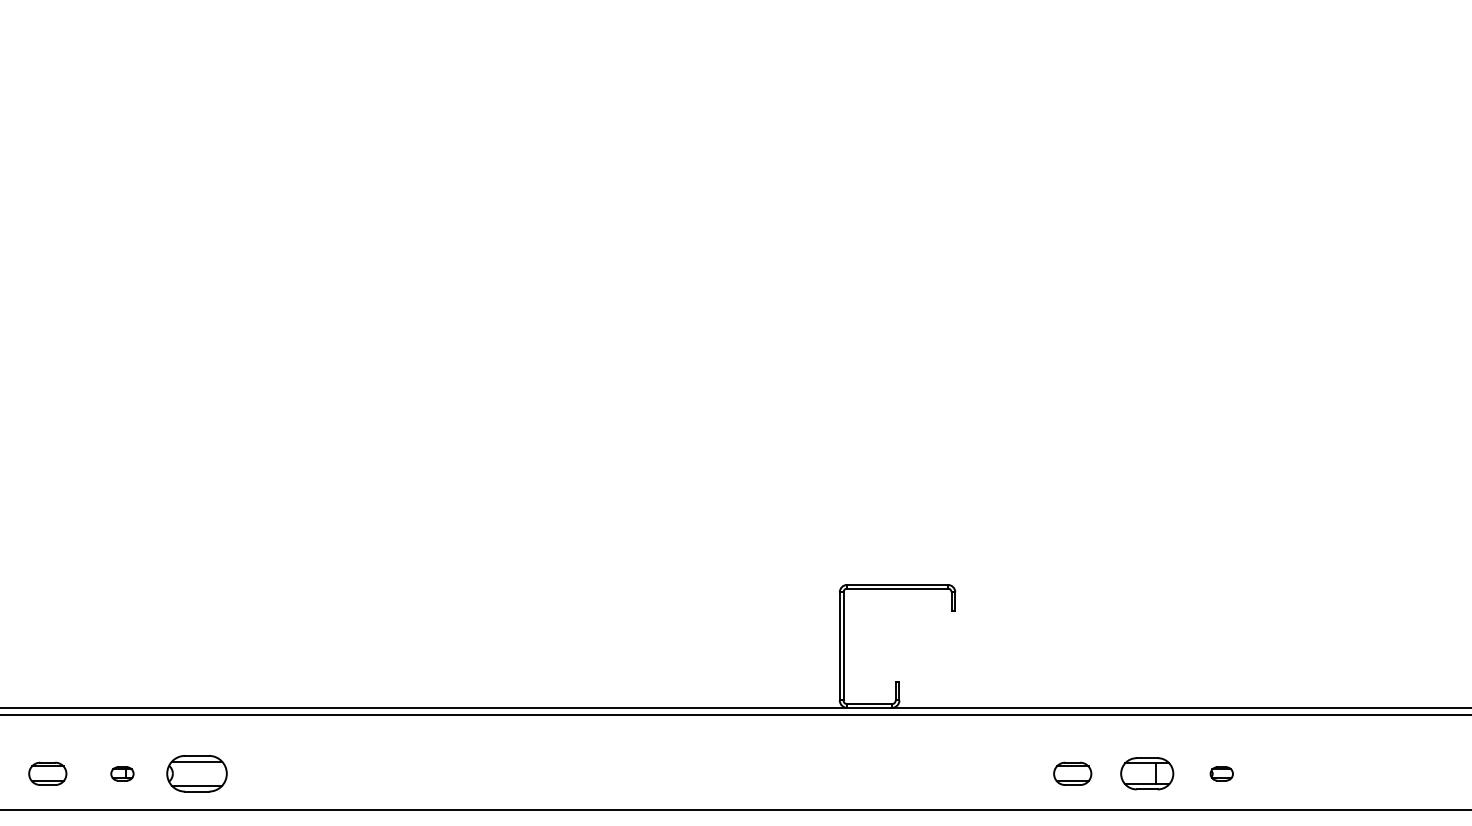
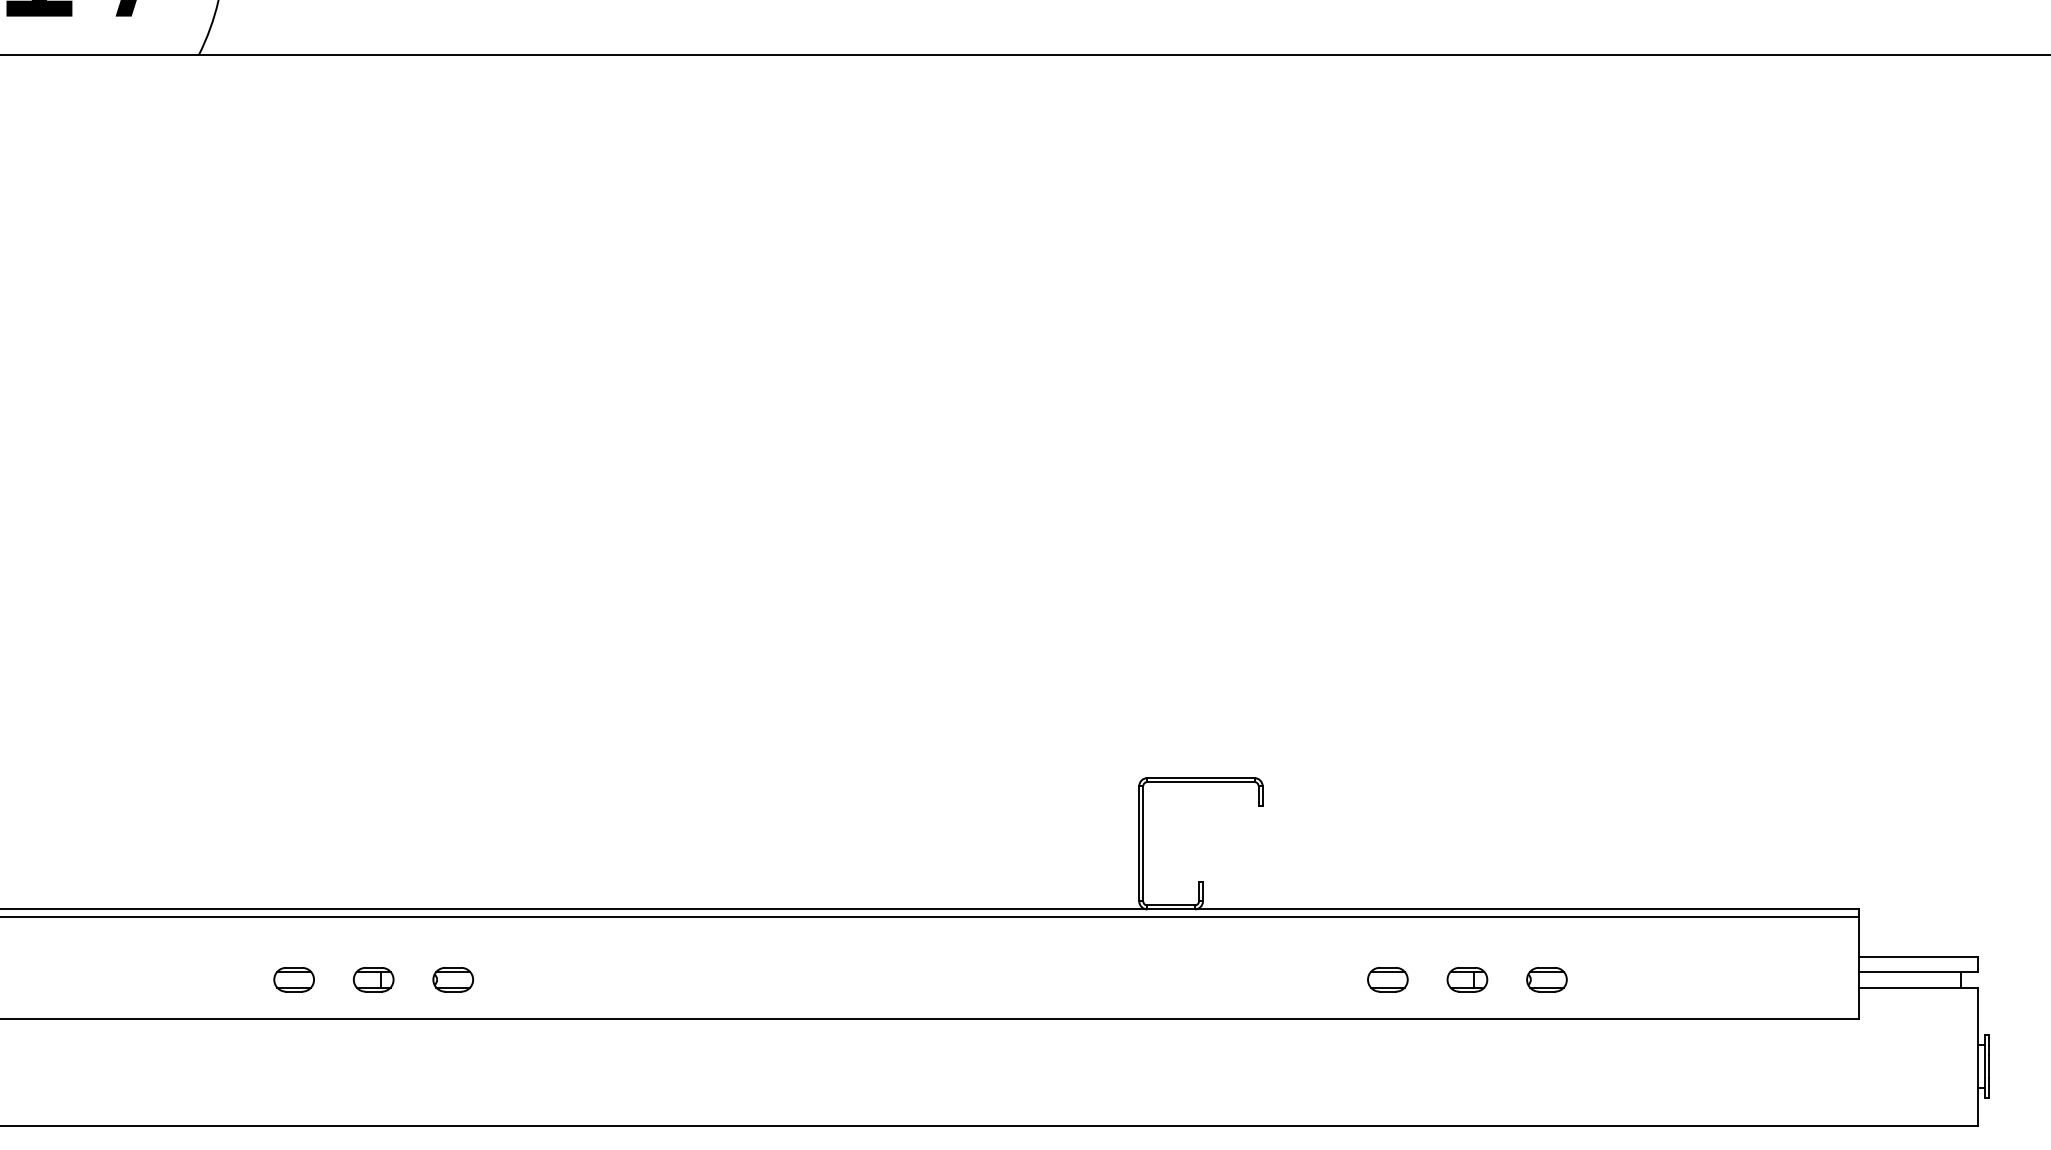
part: (122, 773) -> (373, 979), size x1.67
part: (196, 773) -> (452, 979), size x0.62
part: (1147, 773) -> (1467, 979), size x0.71
part: (1221, 773) -> (1546, 979), size x1.67

